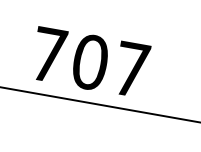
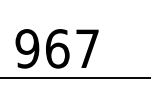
text: (69, 58) -> (42, 48), 707 -> 967

